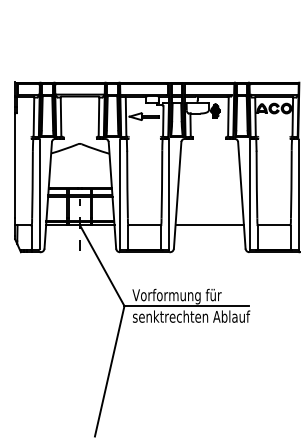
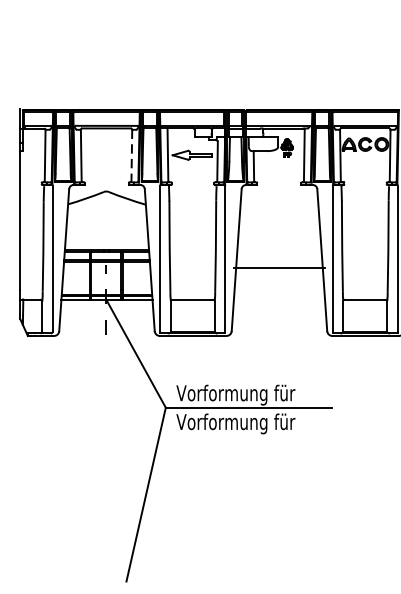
line: (98, 117) -> (131, 156), solid -> dashed
line: (209, 225) -> (279, 268), moved
text: (191, 317) -> (255, 422), senktrechten Ablauf -> Vorformung für

